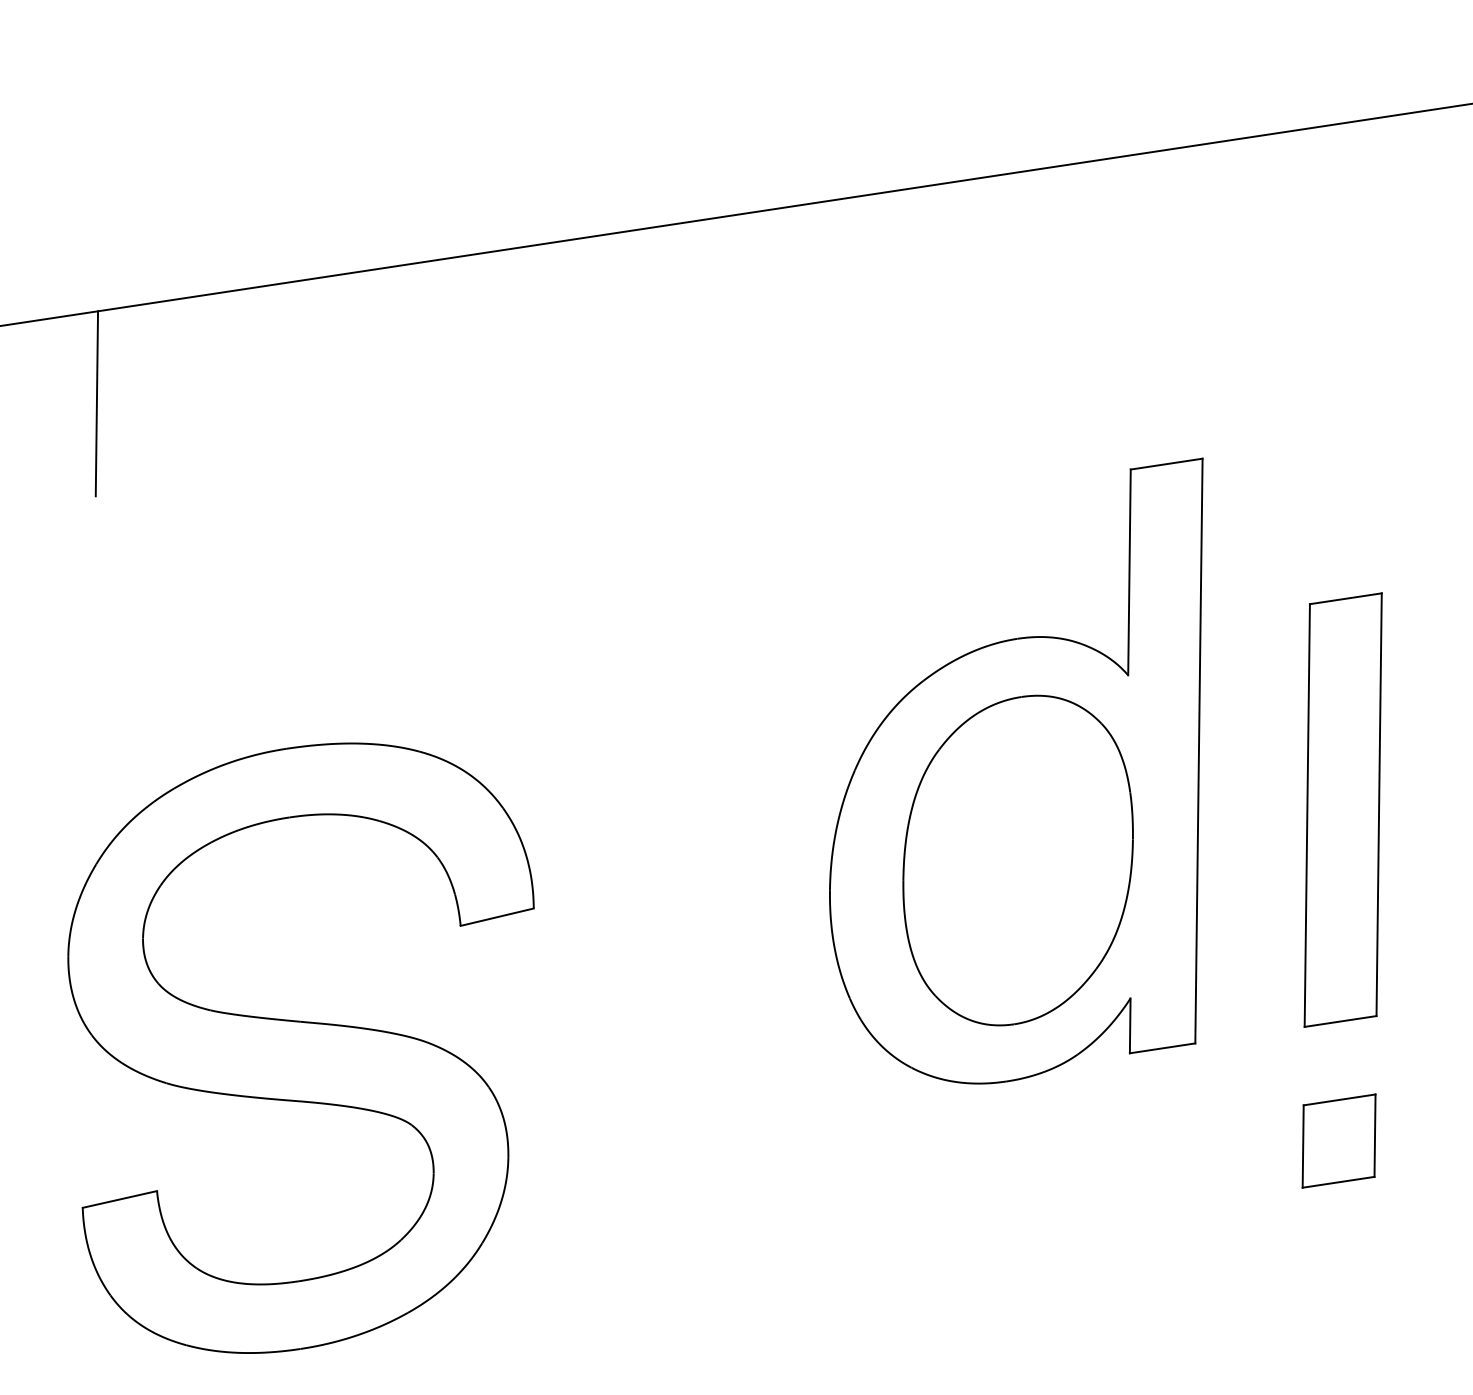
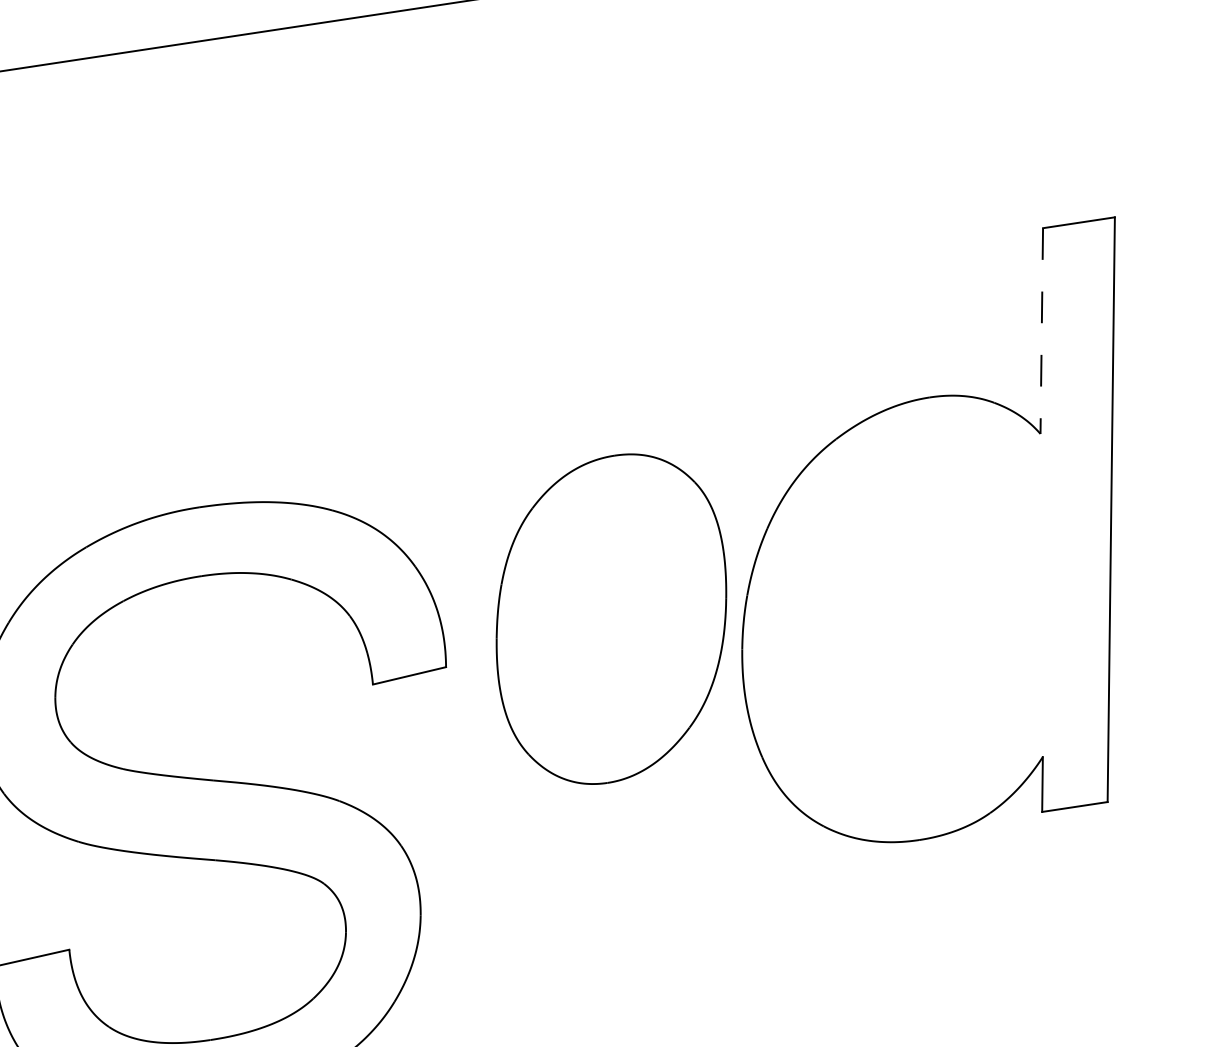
line: (96, 403) -> (8, 162), removed
line: (1129, 572) -> (1041, 331), solid -> dashed
part: (1017, 860) -> (610, 619), moved

